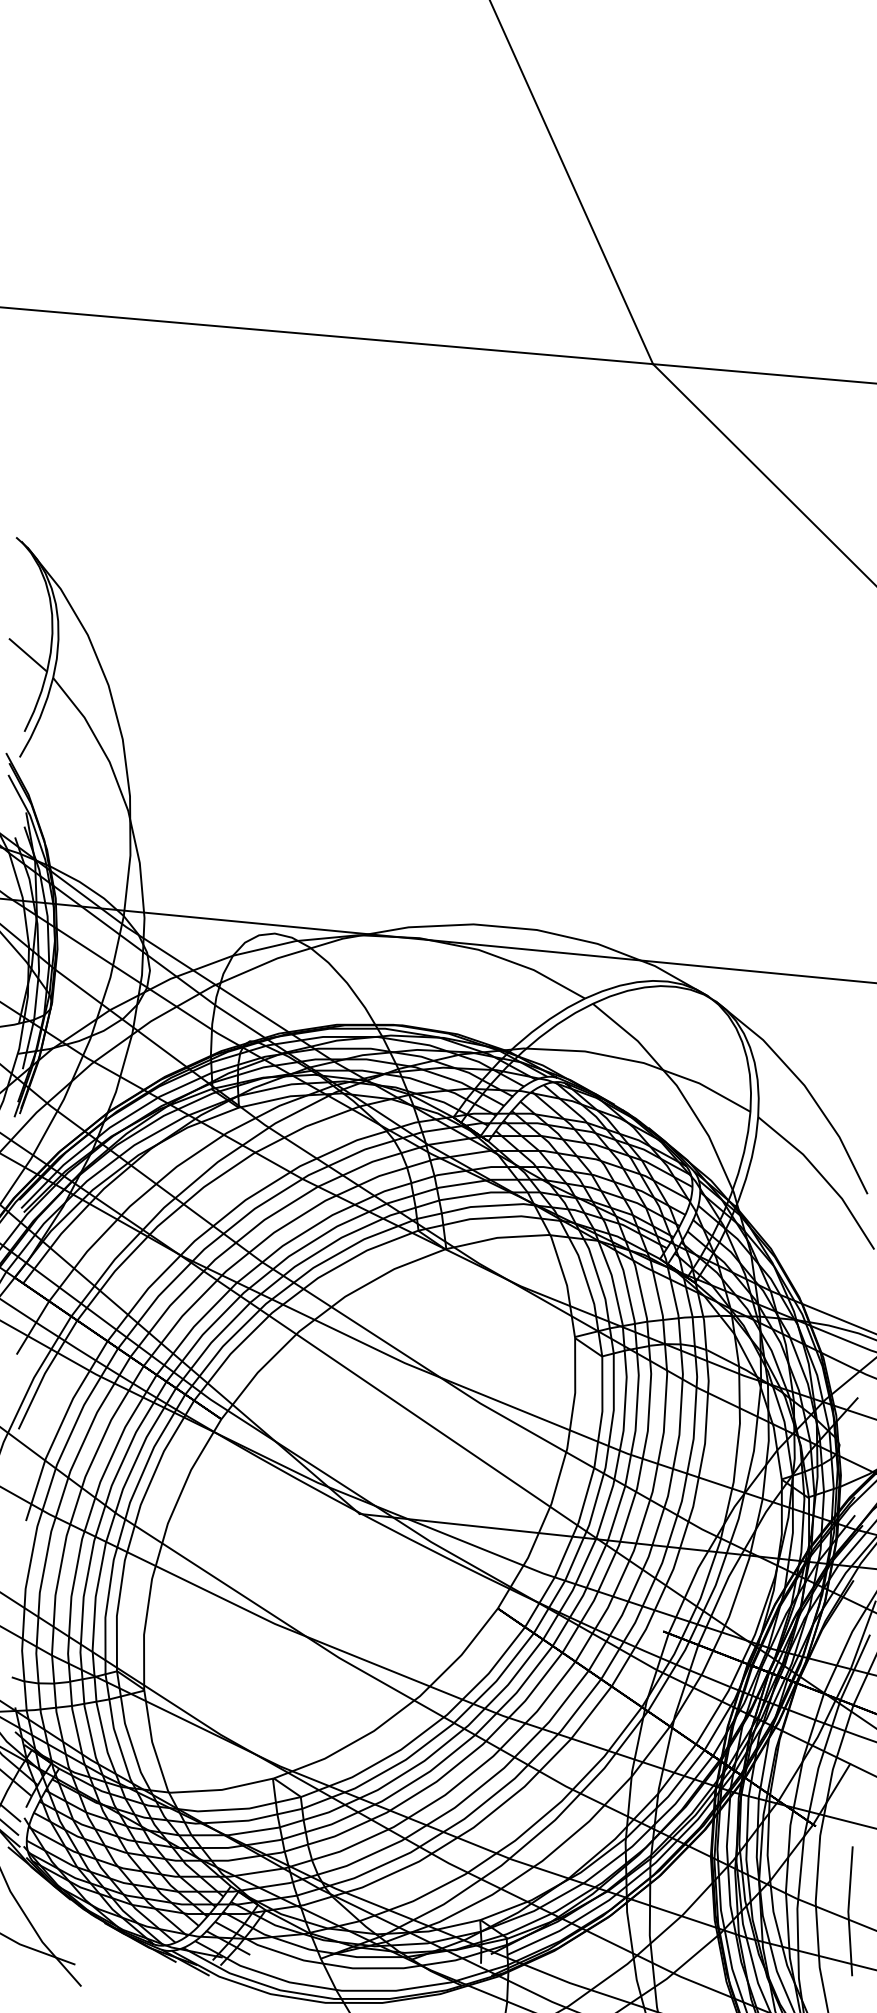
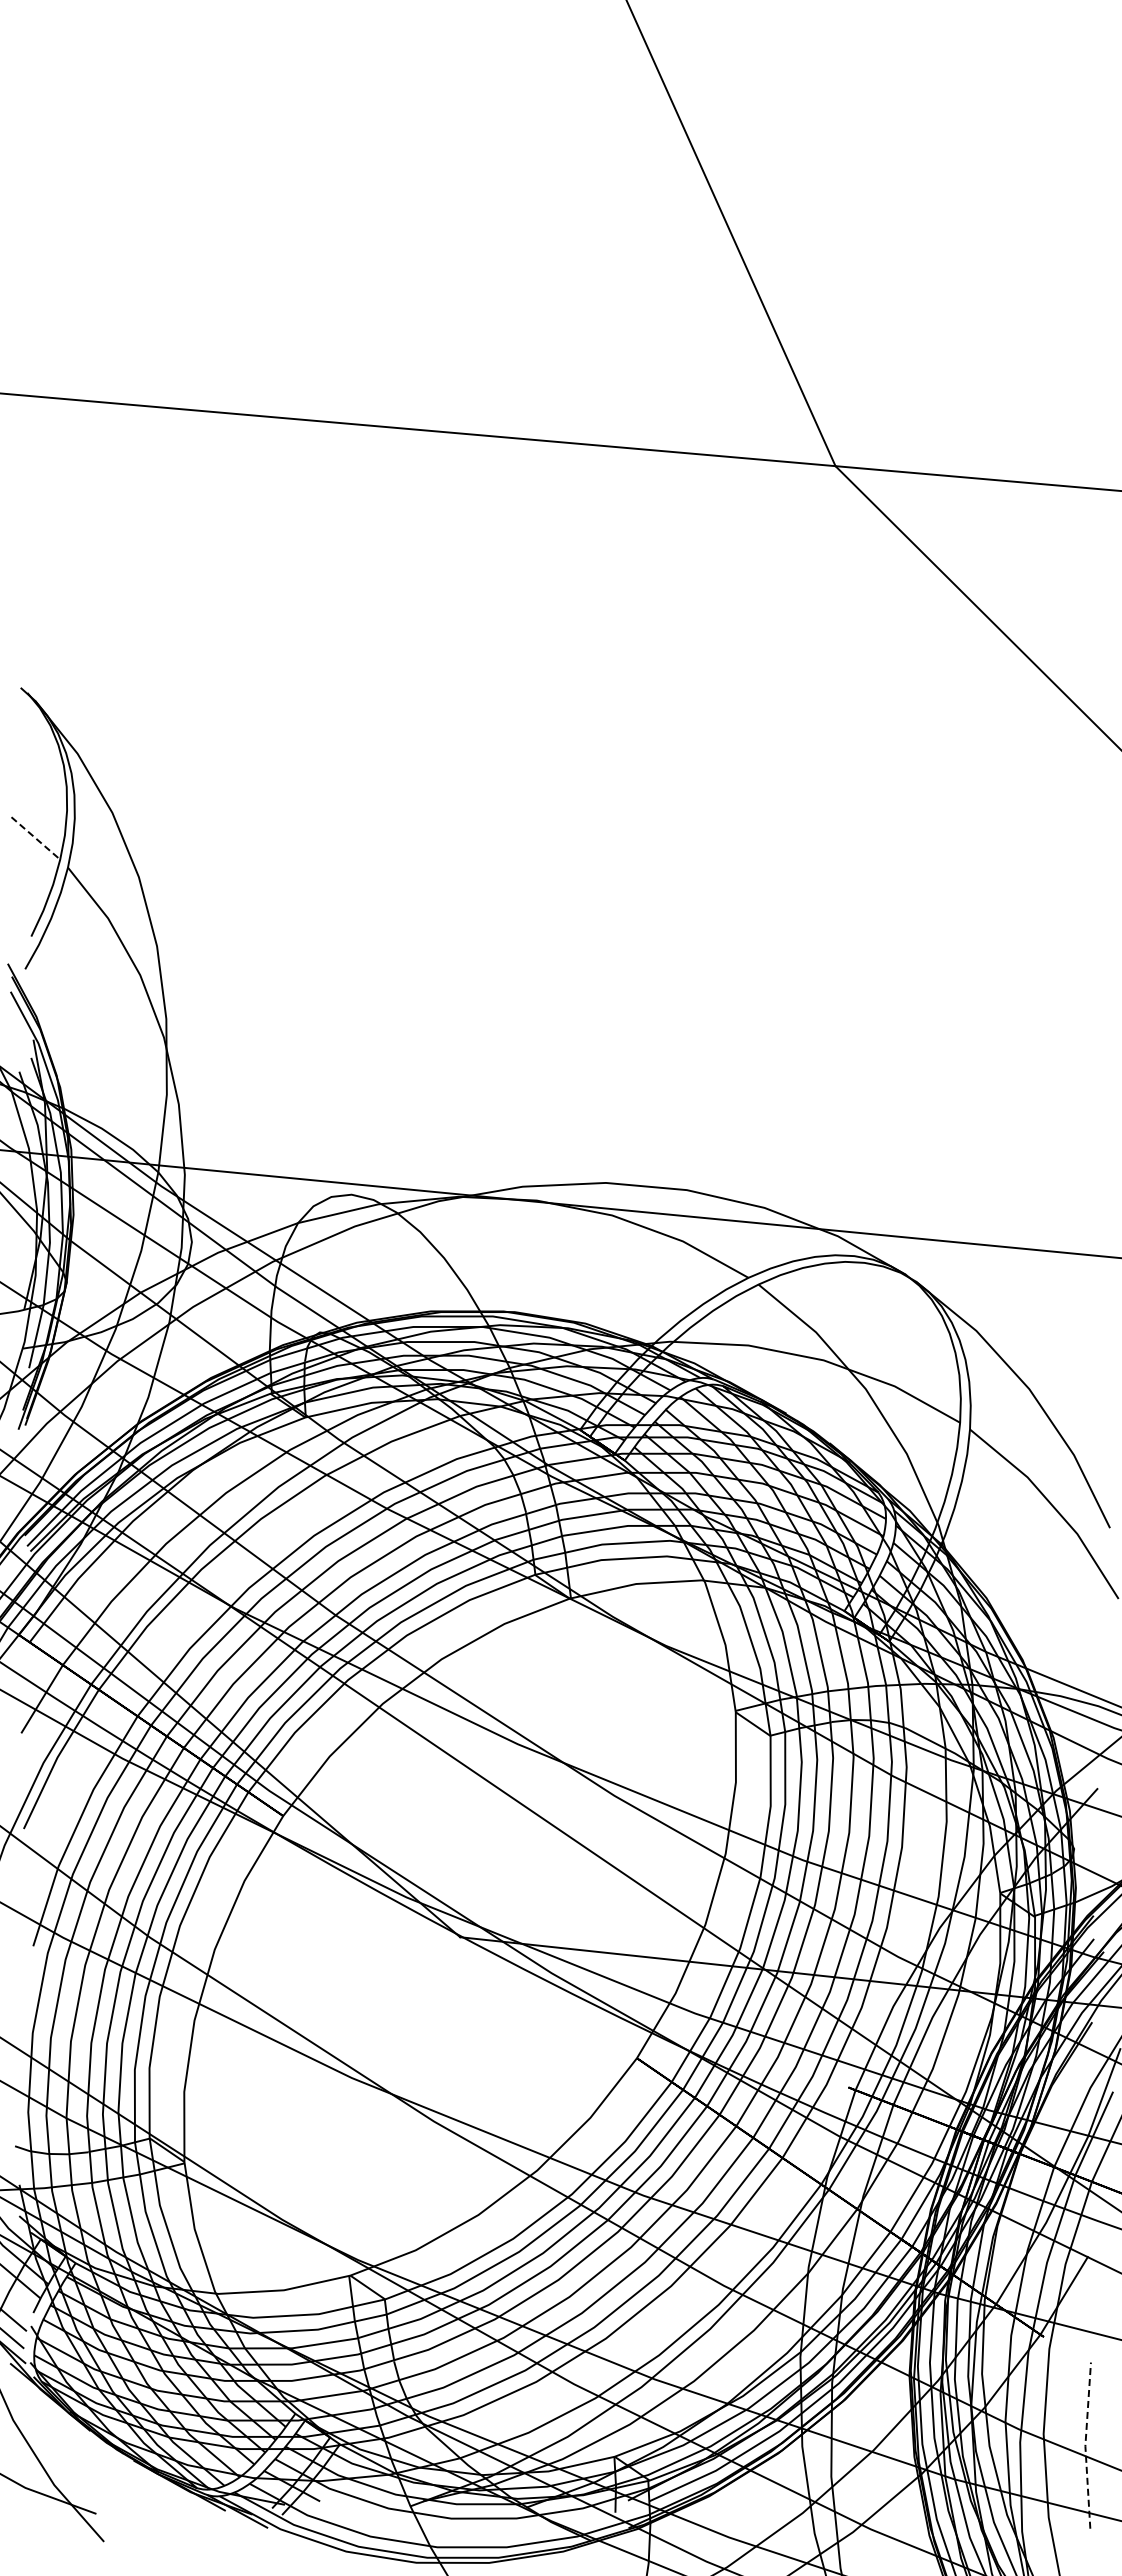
line: (28, 655) -> (36, 838), solid -> dashed
line: (848, 1911) -> (1085, 2446), solid -> dashed

